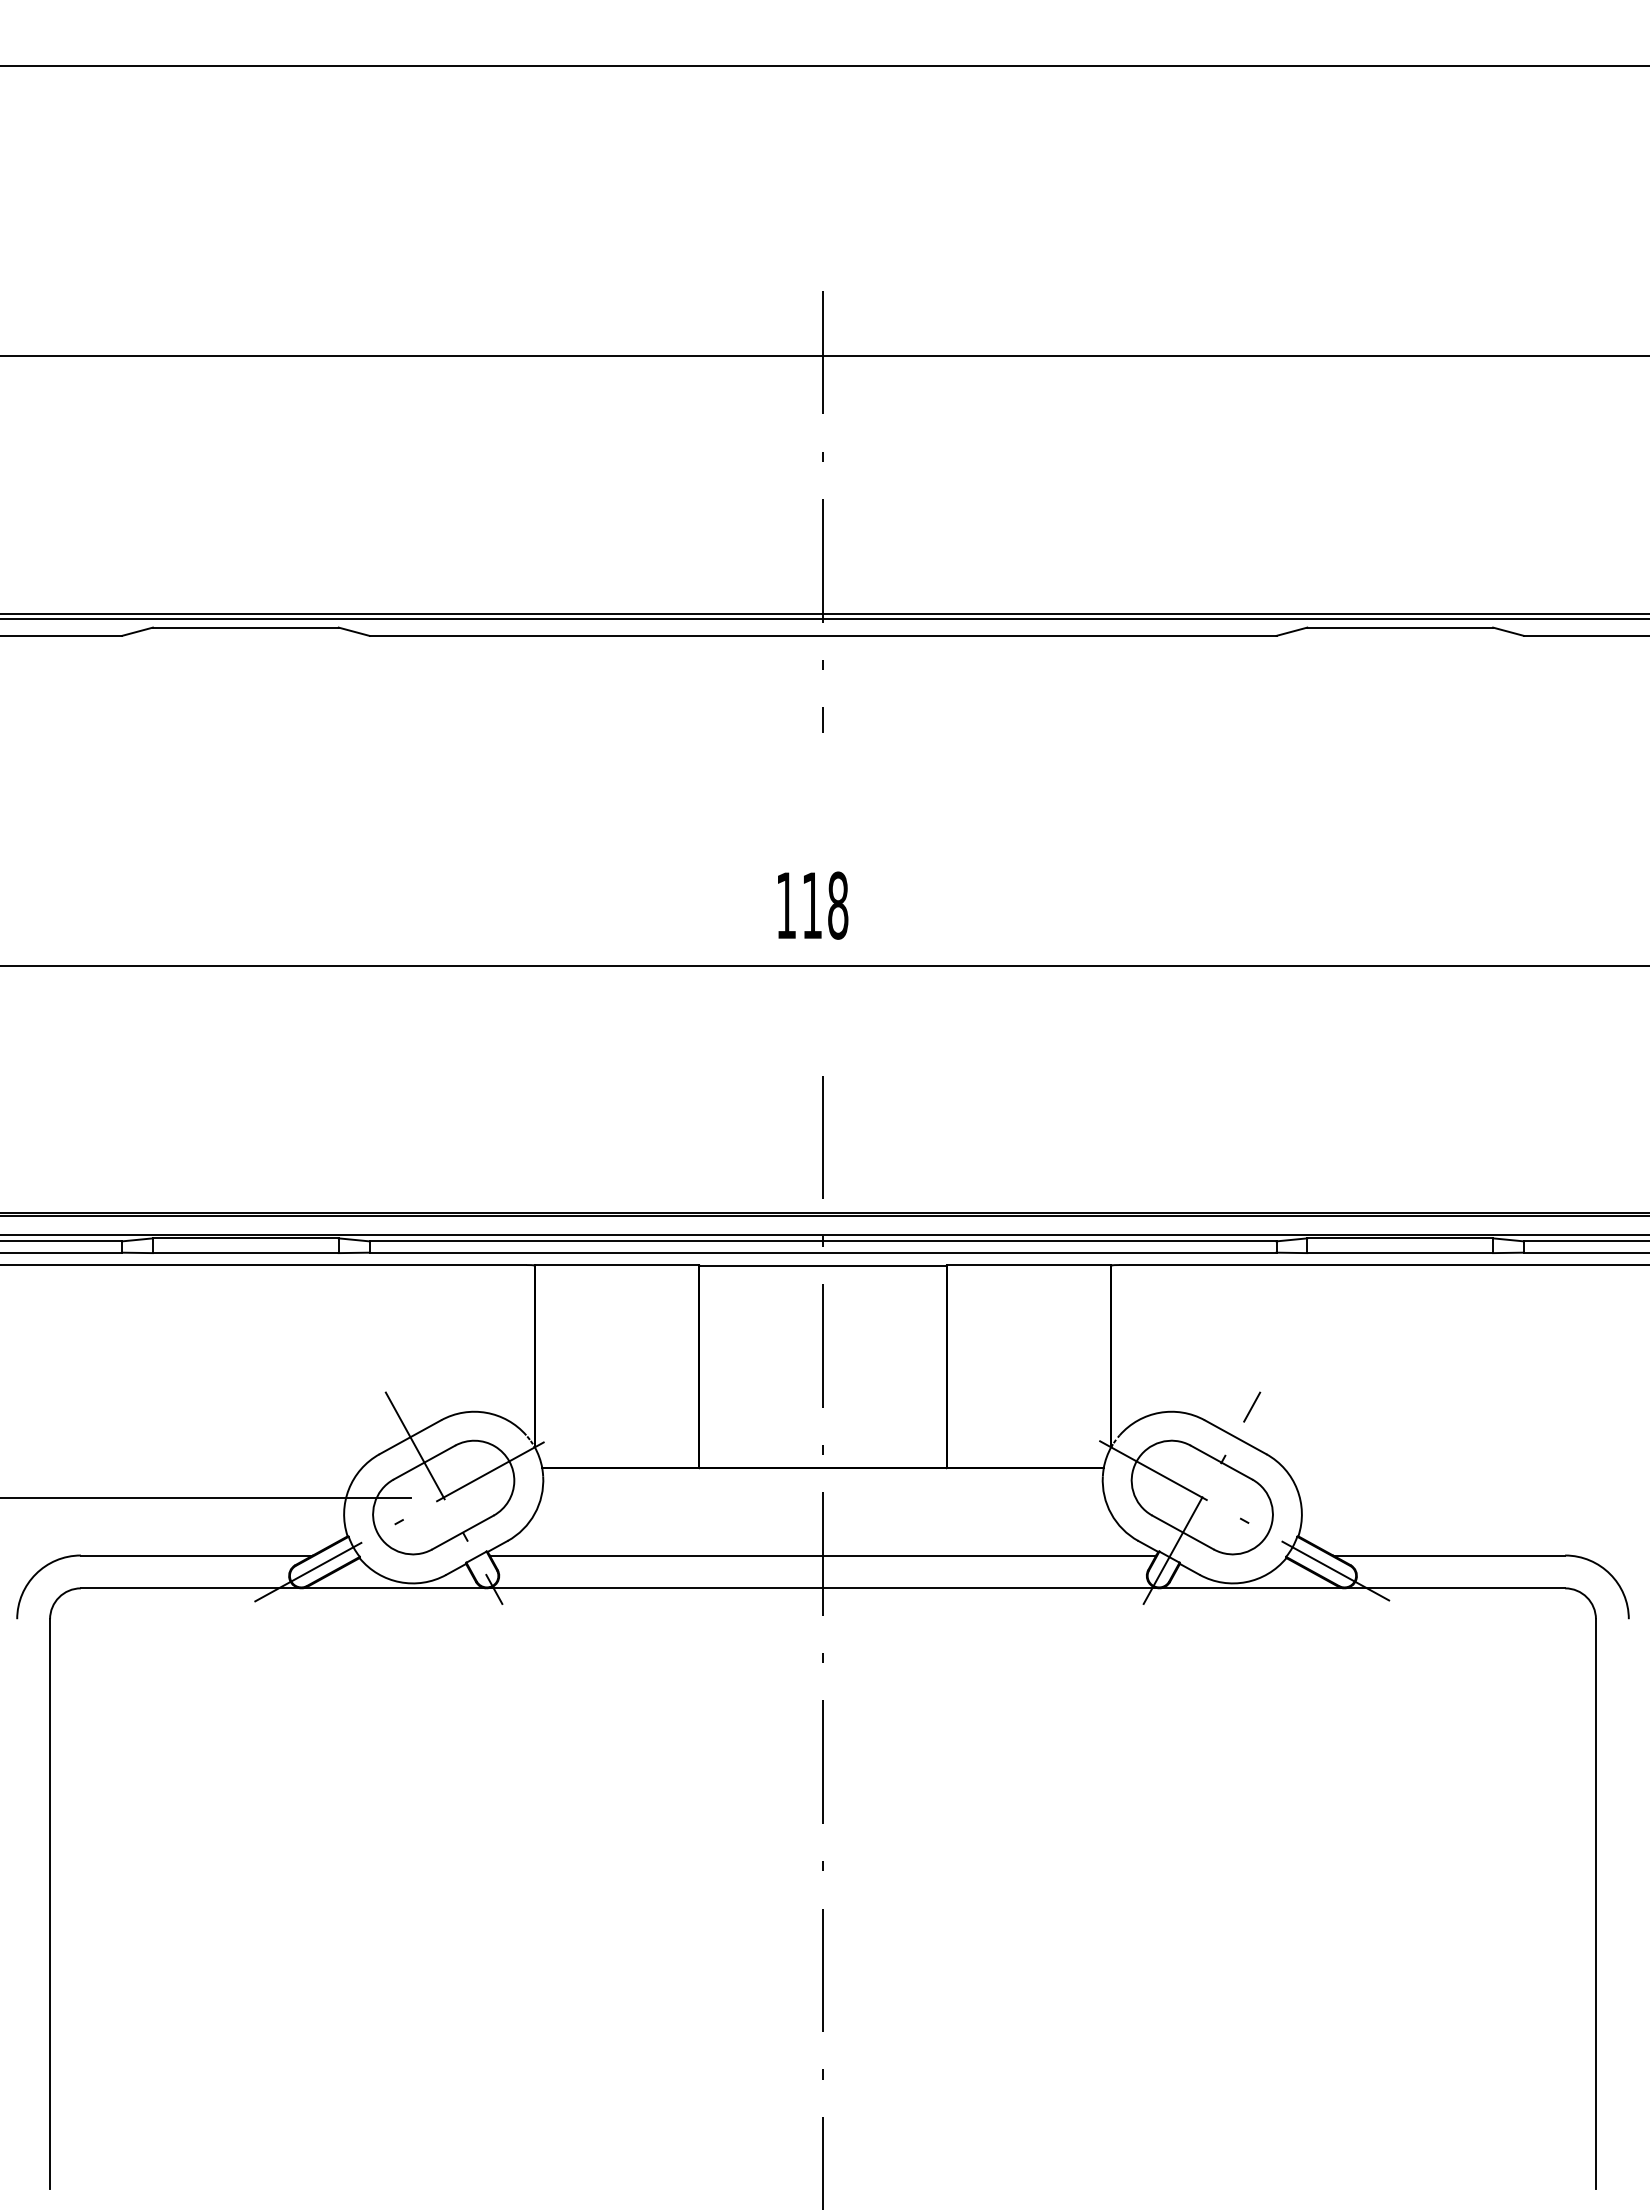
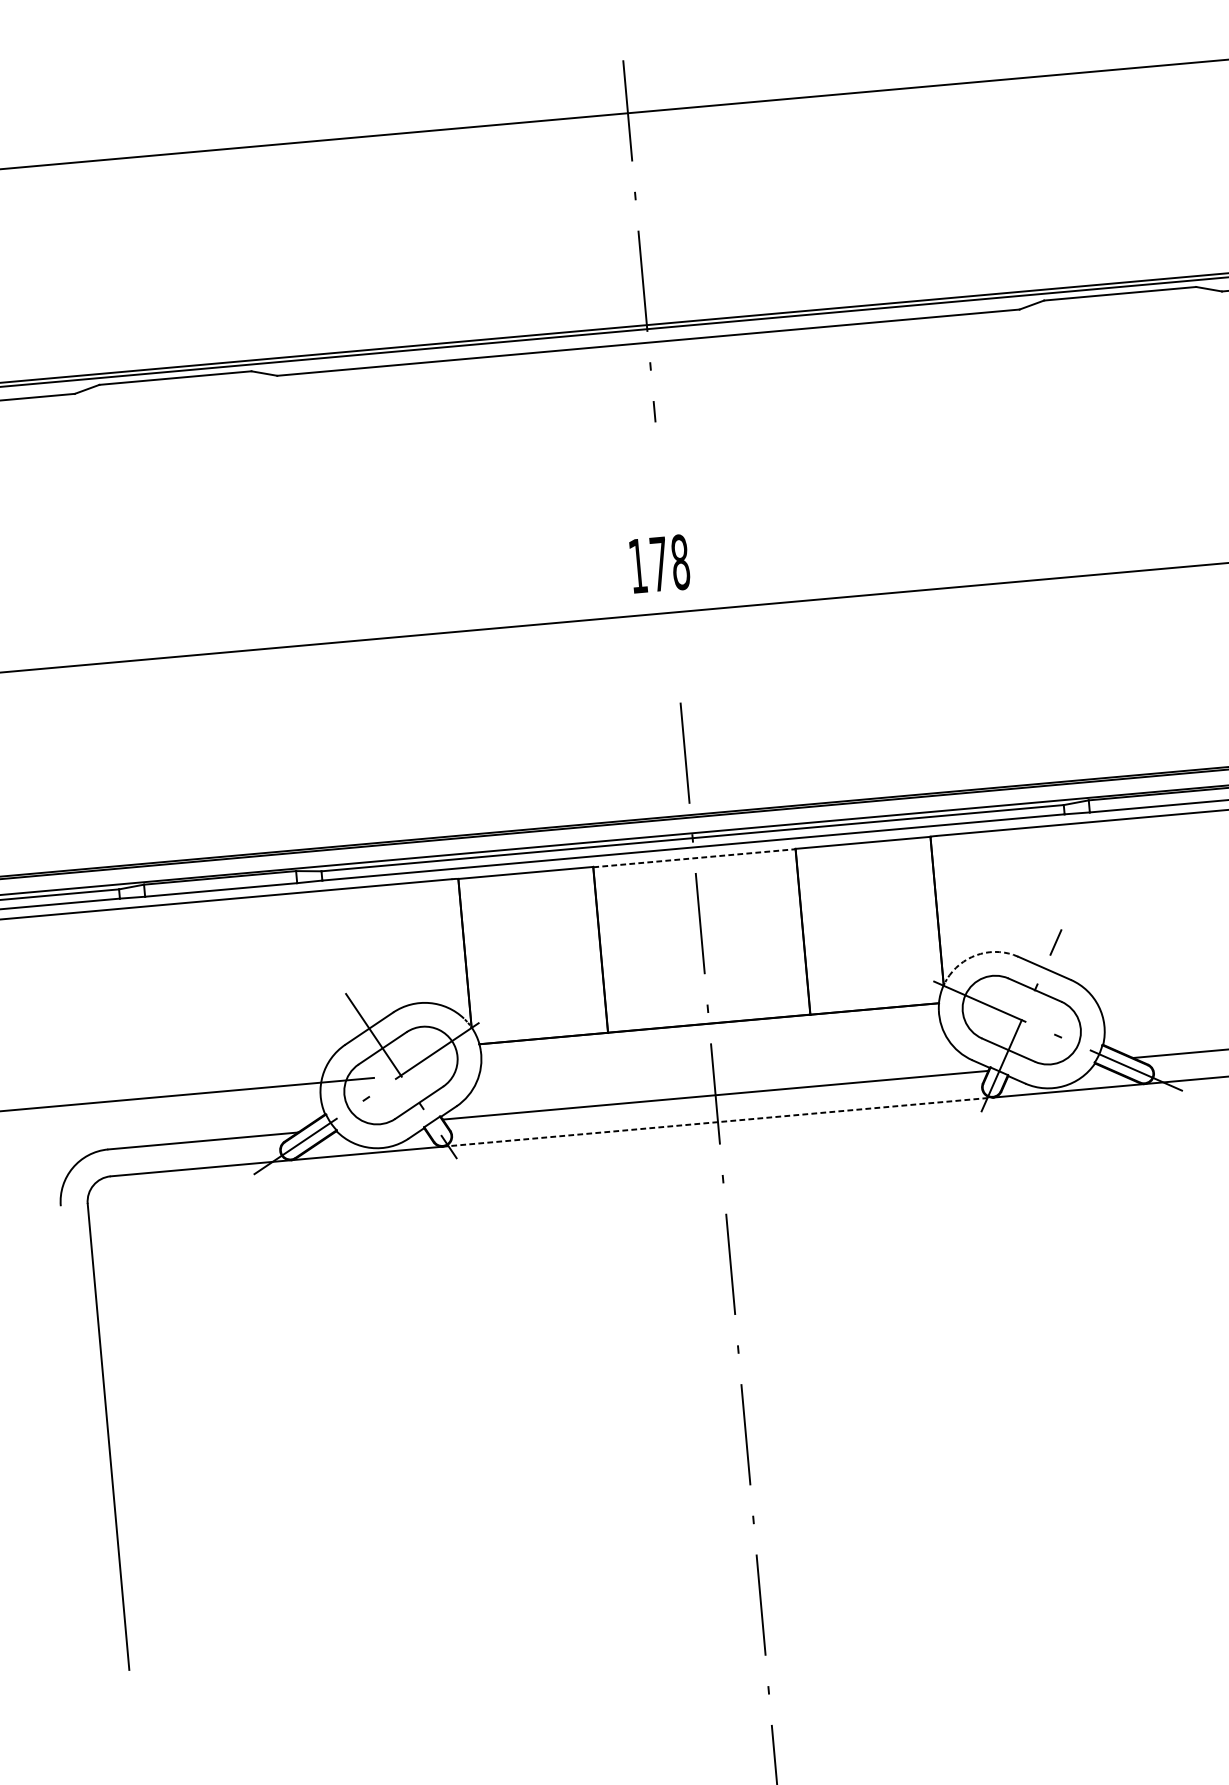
text: (811, 905) -> (658, 564), 118 -> 178
line: (823, 1265) -> (694, 857), solid -> dashed
arc: (1159, 1412) -> (980, 953), solid -> dashed
line: (823, 1588) -> (718, 1122), solid -> dashed

